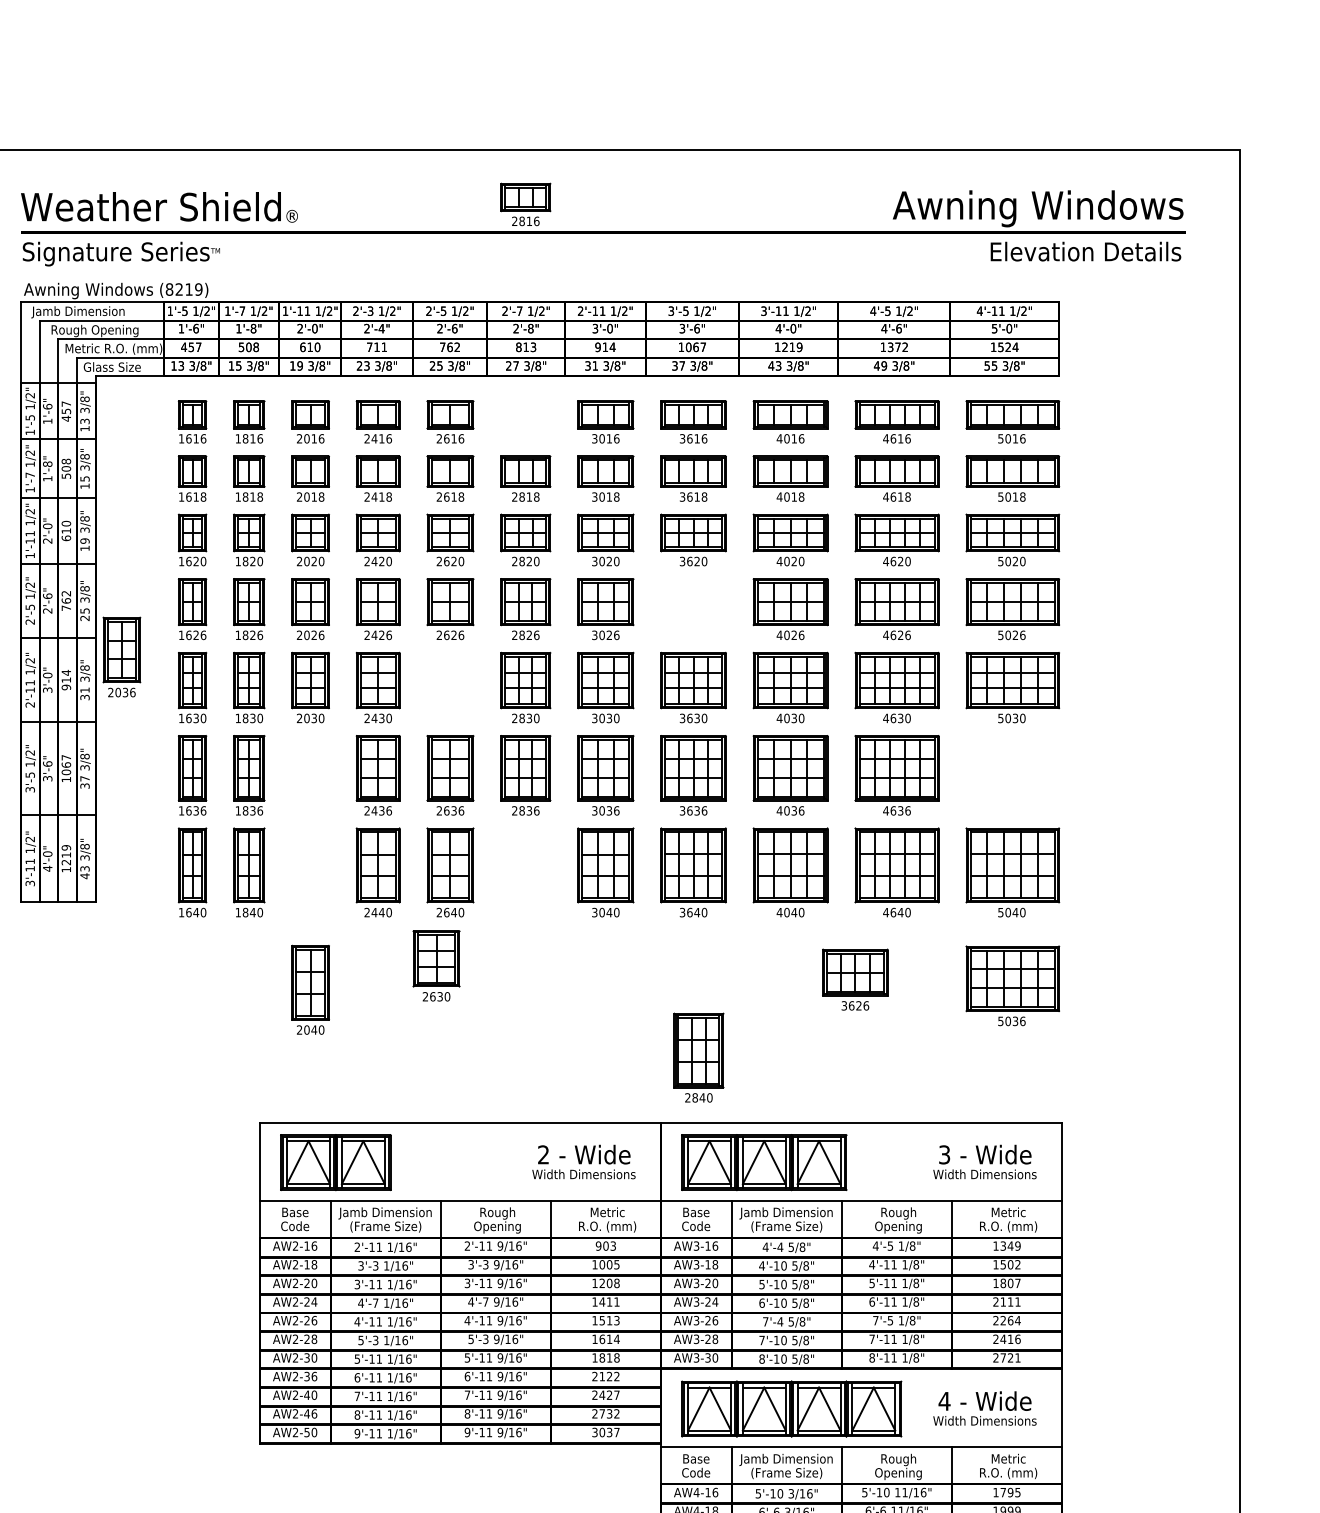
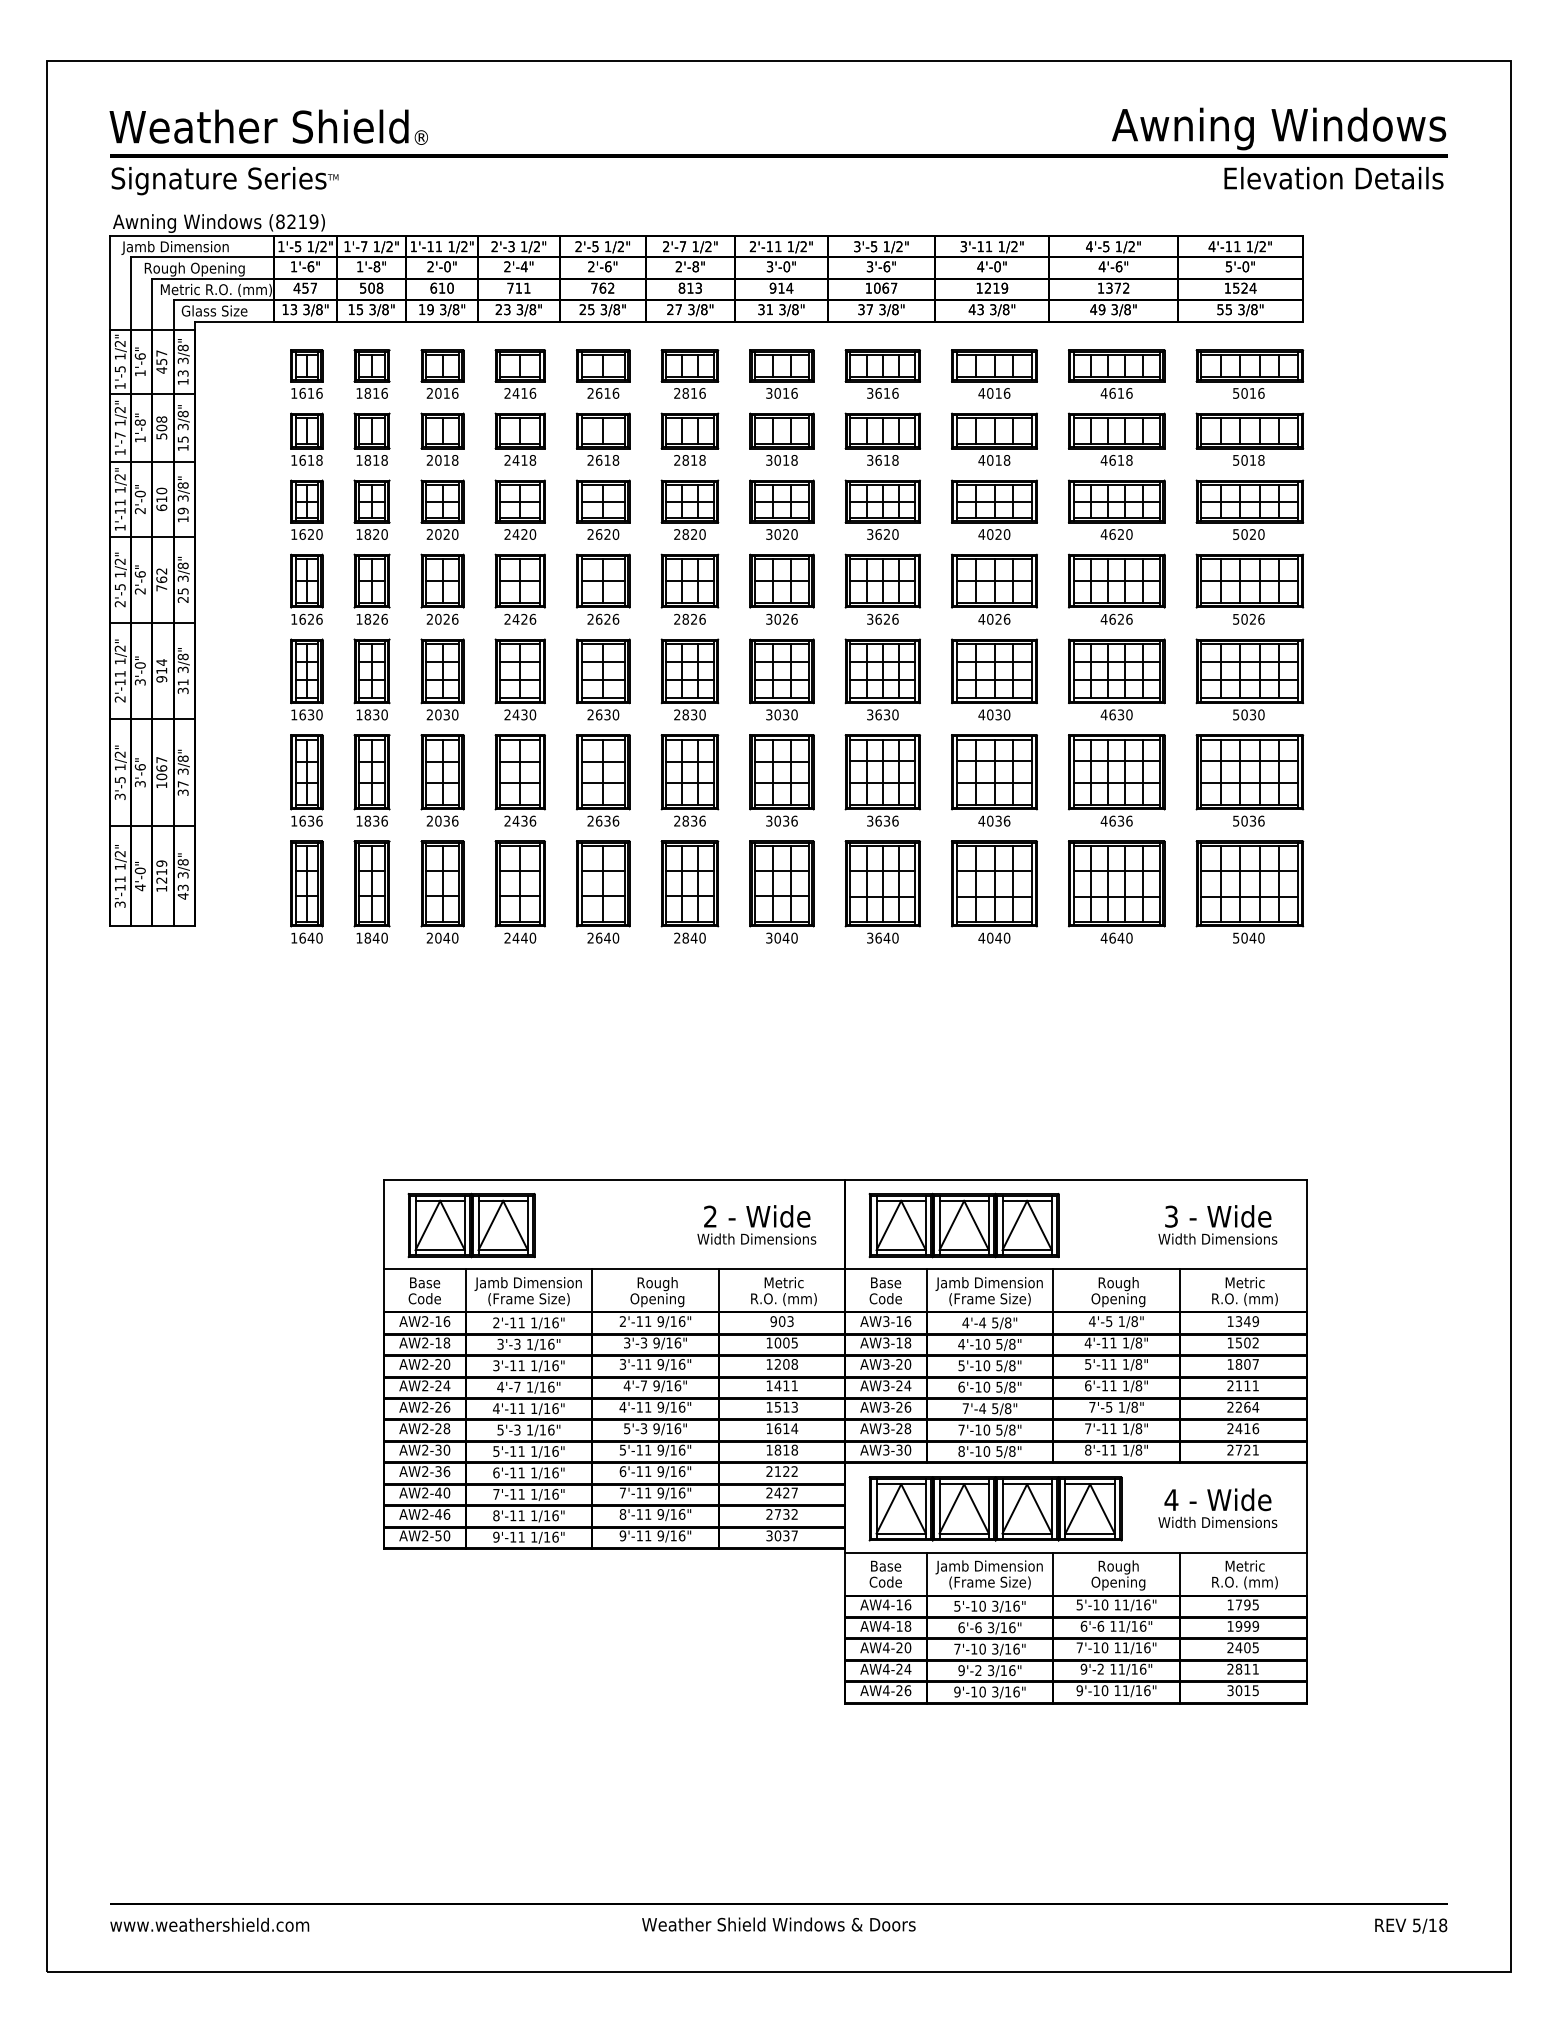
part: (525, 204) -> (689, 373), moved
part: (121, 657) -> (442, 780), moved
part: (436, 965) -> (603, 679), moved
part: (855, 979) -> (882, 588), moved
part: (1012, 985) -> (1249, 780), moved
part: (310, 989) -> (442, 891), moved
part: (698, 1057) -> (689, 891), moved

